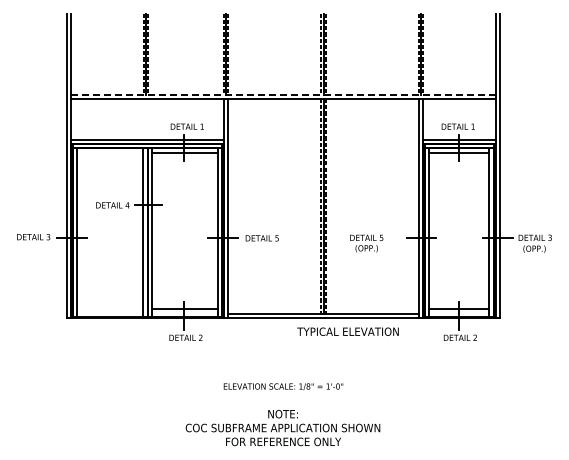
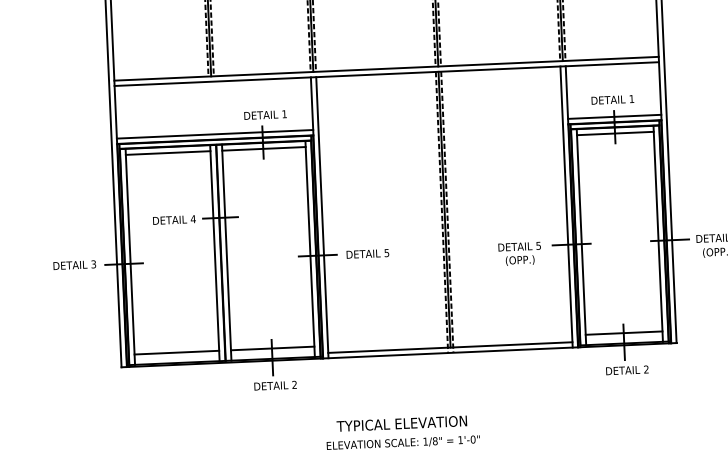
line: (283, 94) -> (386, 68), dashed -> solid
line: (110, 152) -> (168, 152), added
text: (366, 243) -> (519, 253), moved
line: (110, 308) -> (177, 352), added
text: (347, 331) -> (401, 423), moved

